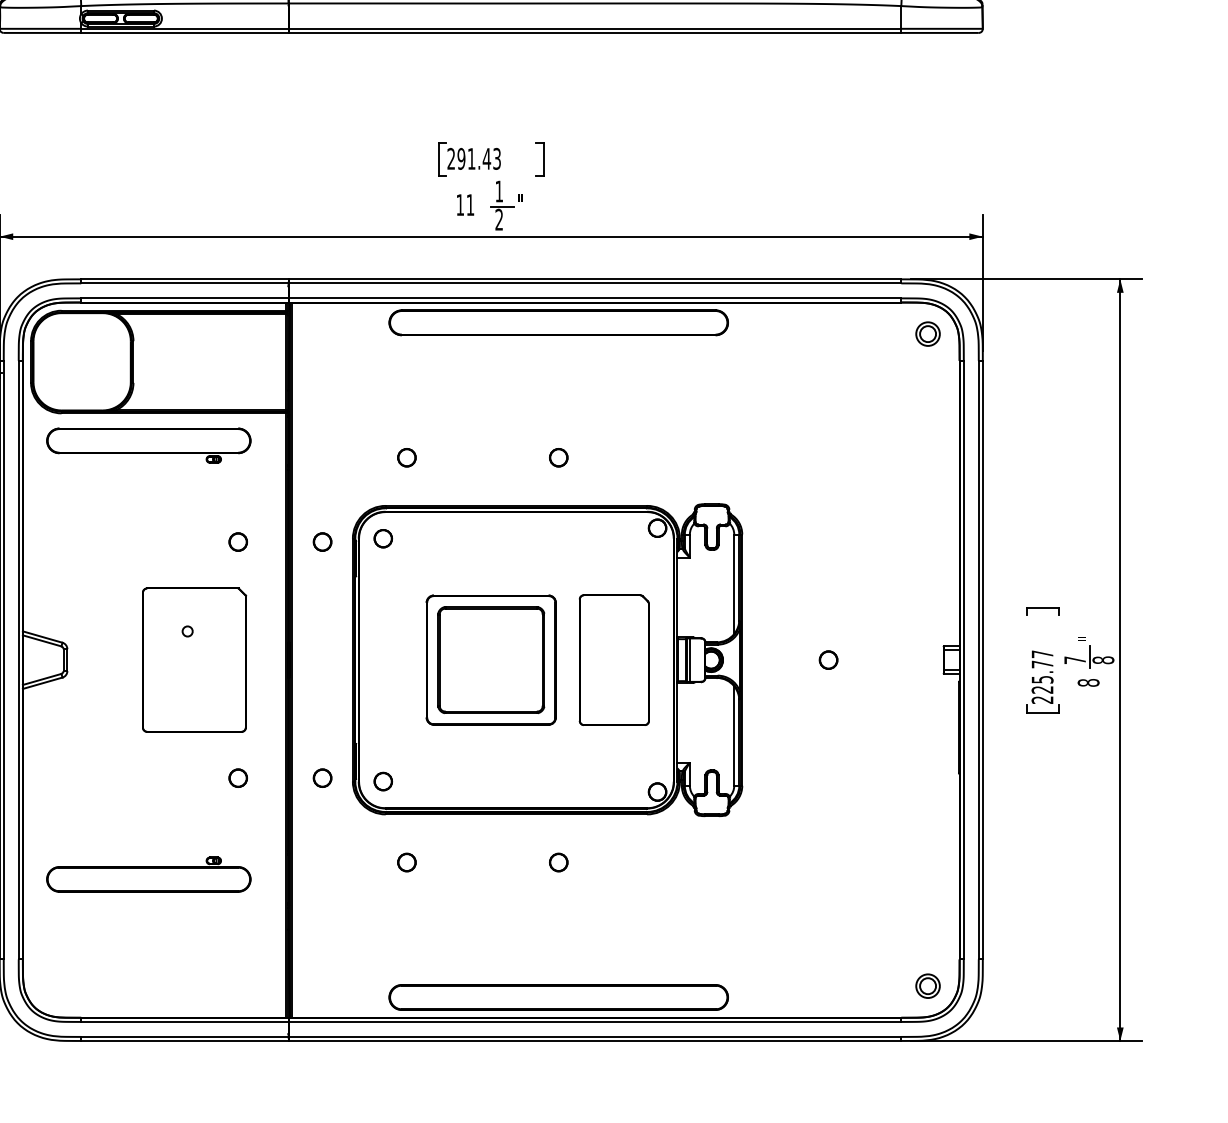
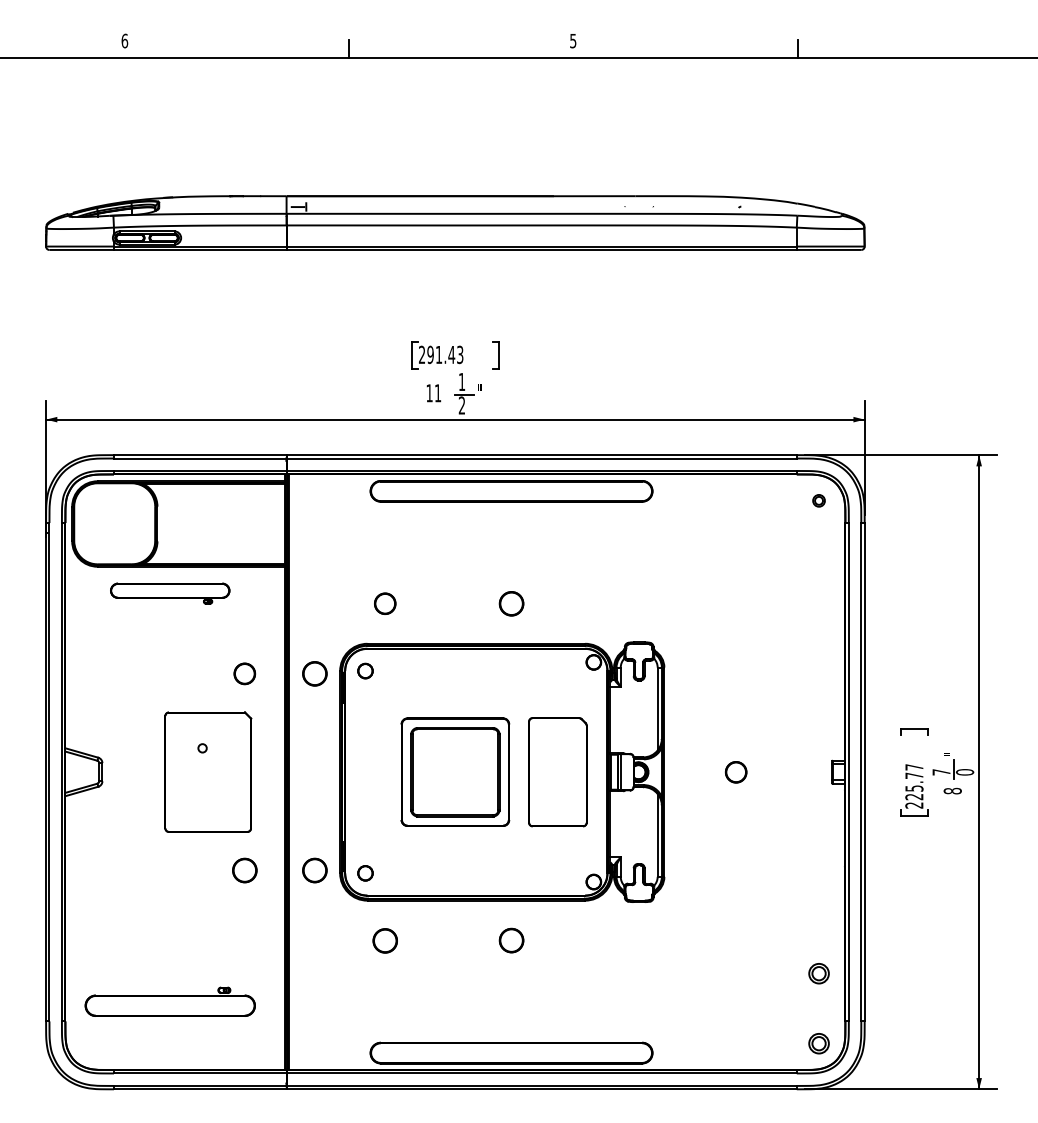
part: (927, 333) -> (818, 500), size x0.6
part: (147, 445) -> (169, 593), size x0.7
part: (406, 457) -> (384, 603), size x1.4
circle: (558, 457) -> (511, 603), size x1.6
part: (238, 541) -> (244, 673), size x1.4
part: (322, 541) -> (314, 673), size x1.6
part: (828, 659) -> (736, 771), size x1.4
text: (1102, 660) -> (964, 772), 8 -> 0
circle: (238, 778) -> (244, 870), size x1.6
part: (322, 778) -> (314, 870), size x1.6
part: (406, 862) -> (384, 940), size x1.6
part: (558, 862) -> (511, 940), size x1.6
part: (147, 874) -> (169, 1001), moved
part: (927, 901) -> (818, 973), added

